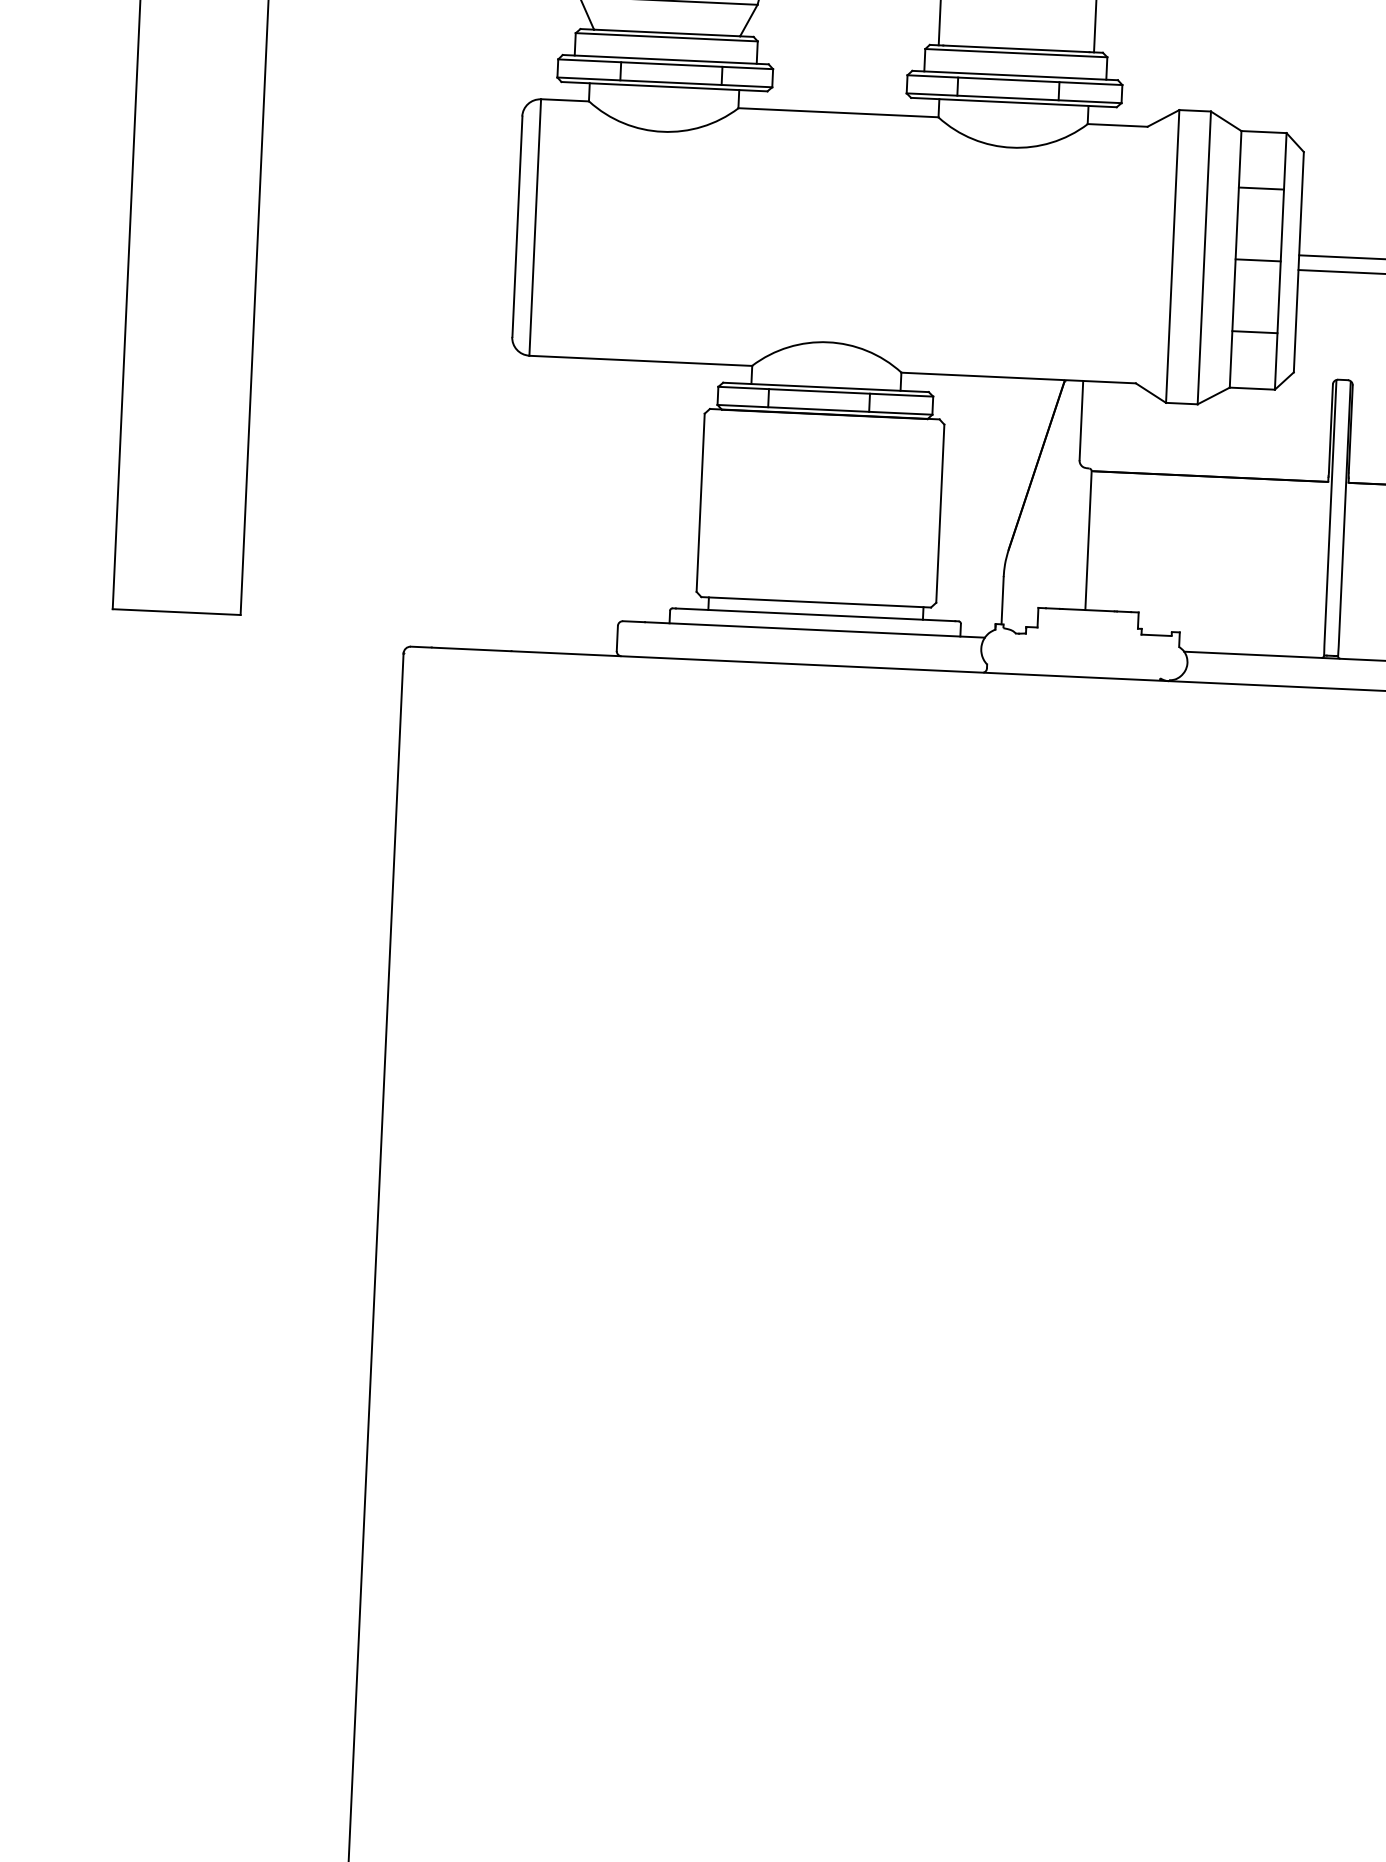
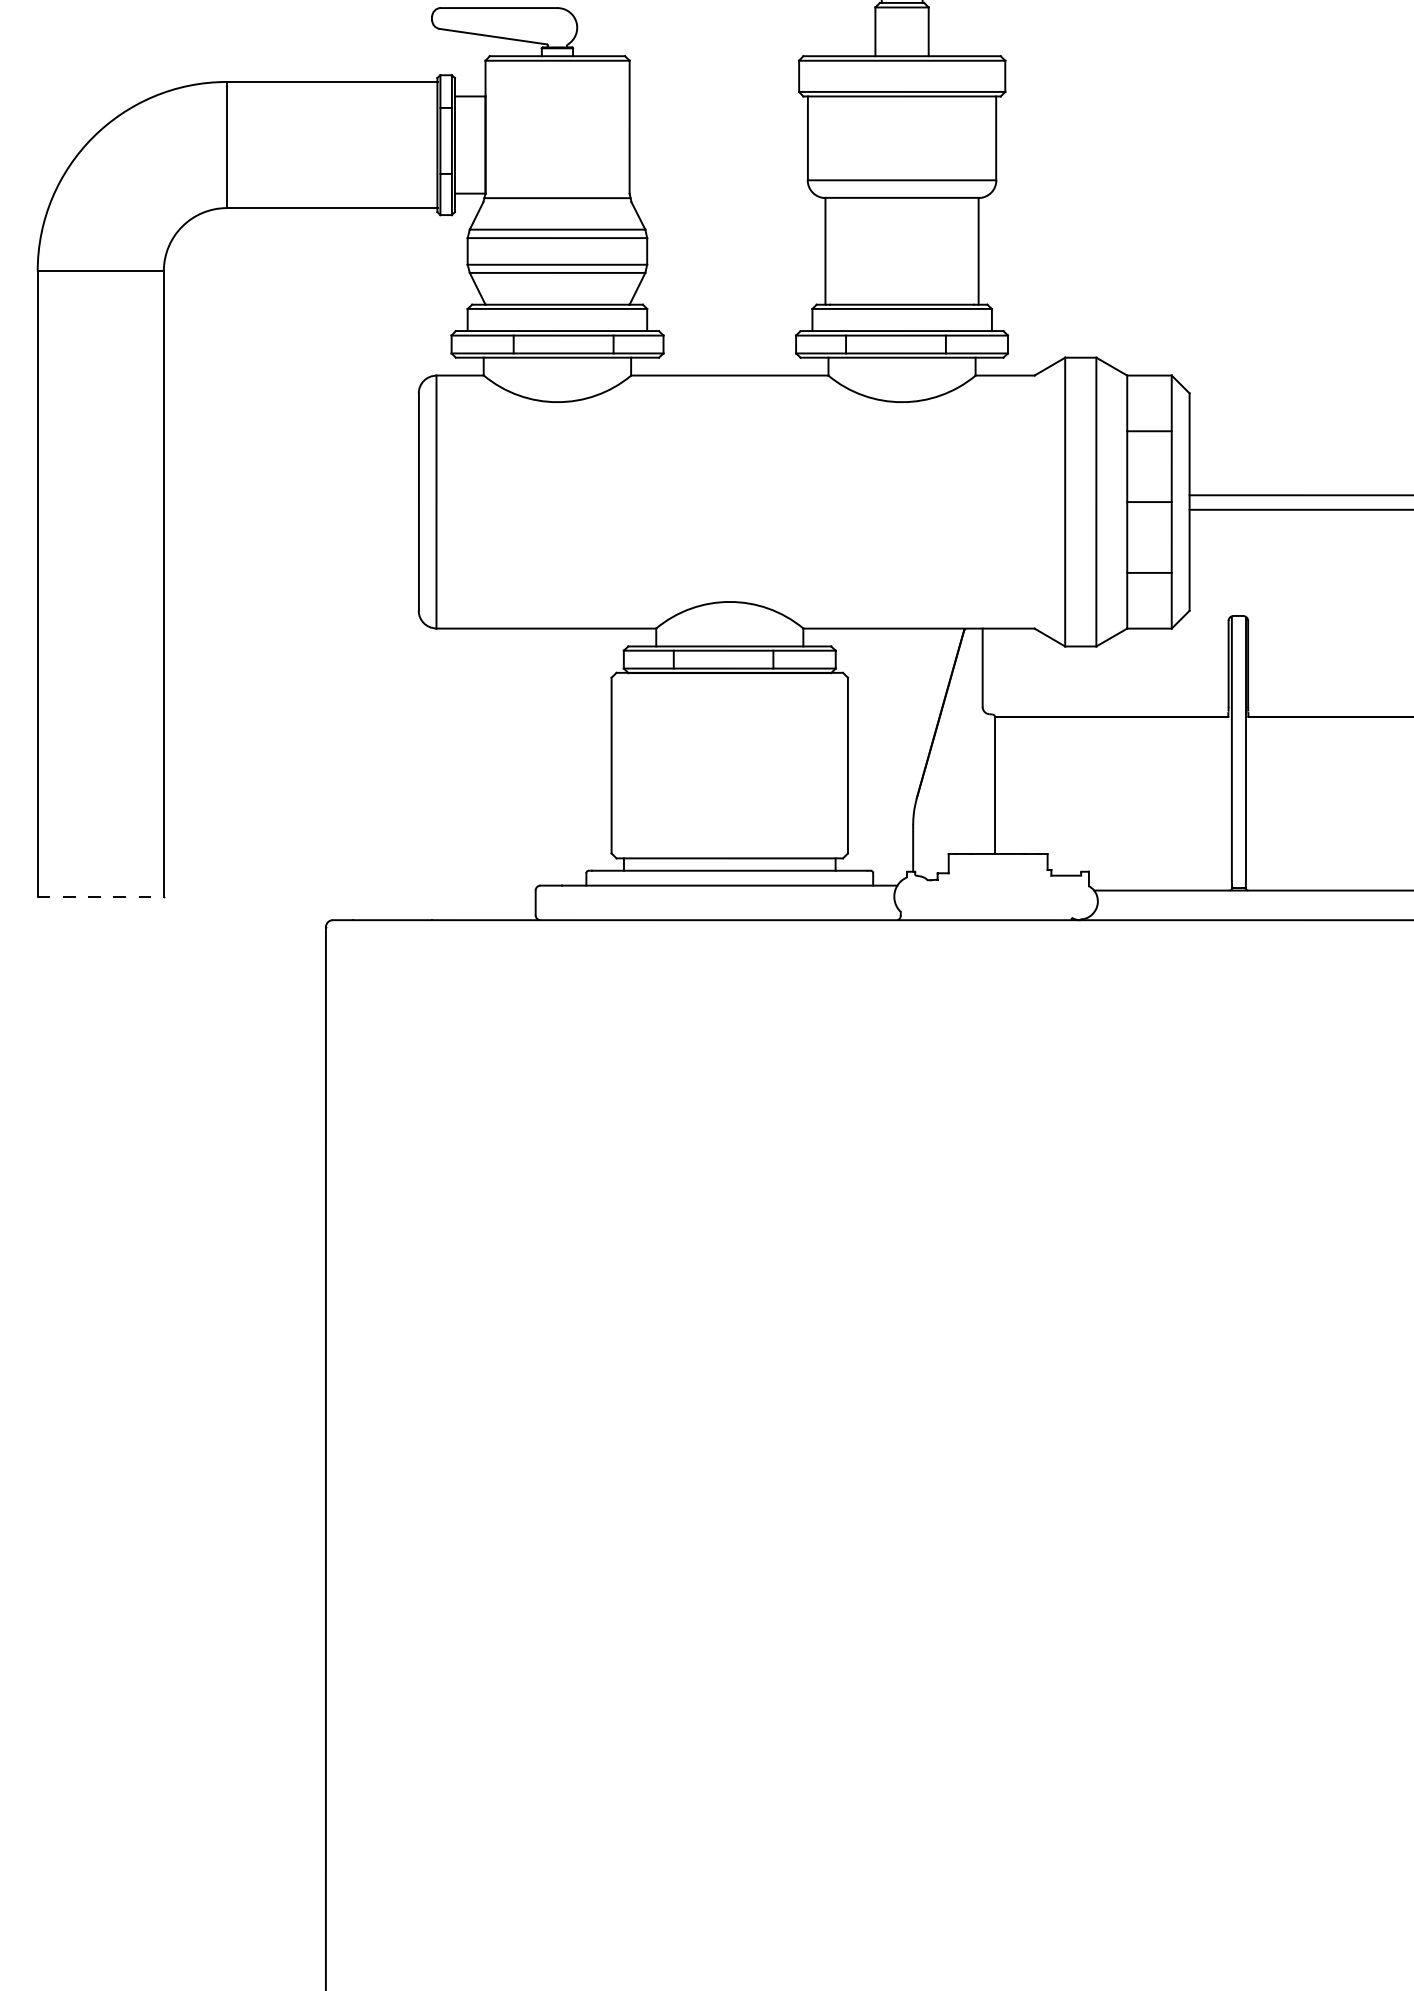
line: (177, 612) -> (101, 896), solid -> dashed

